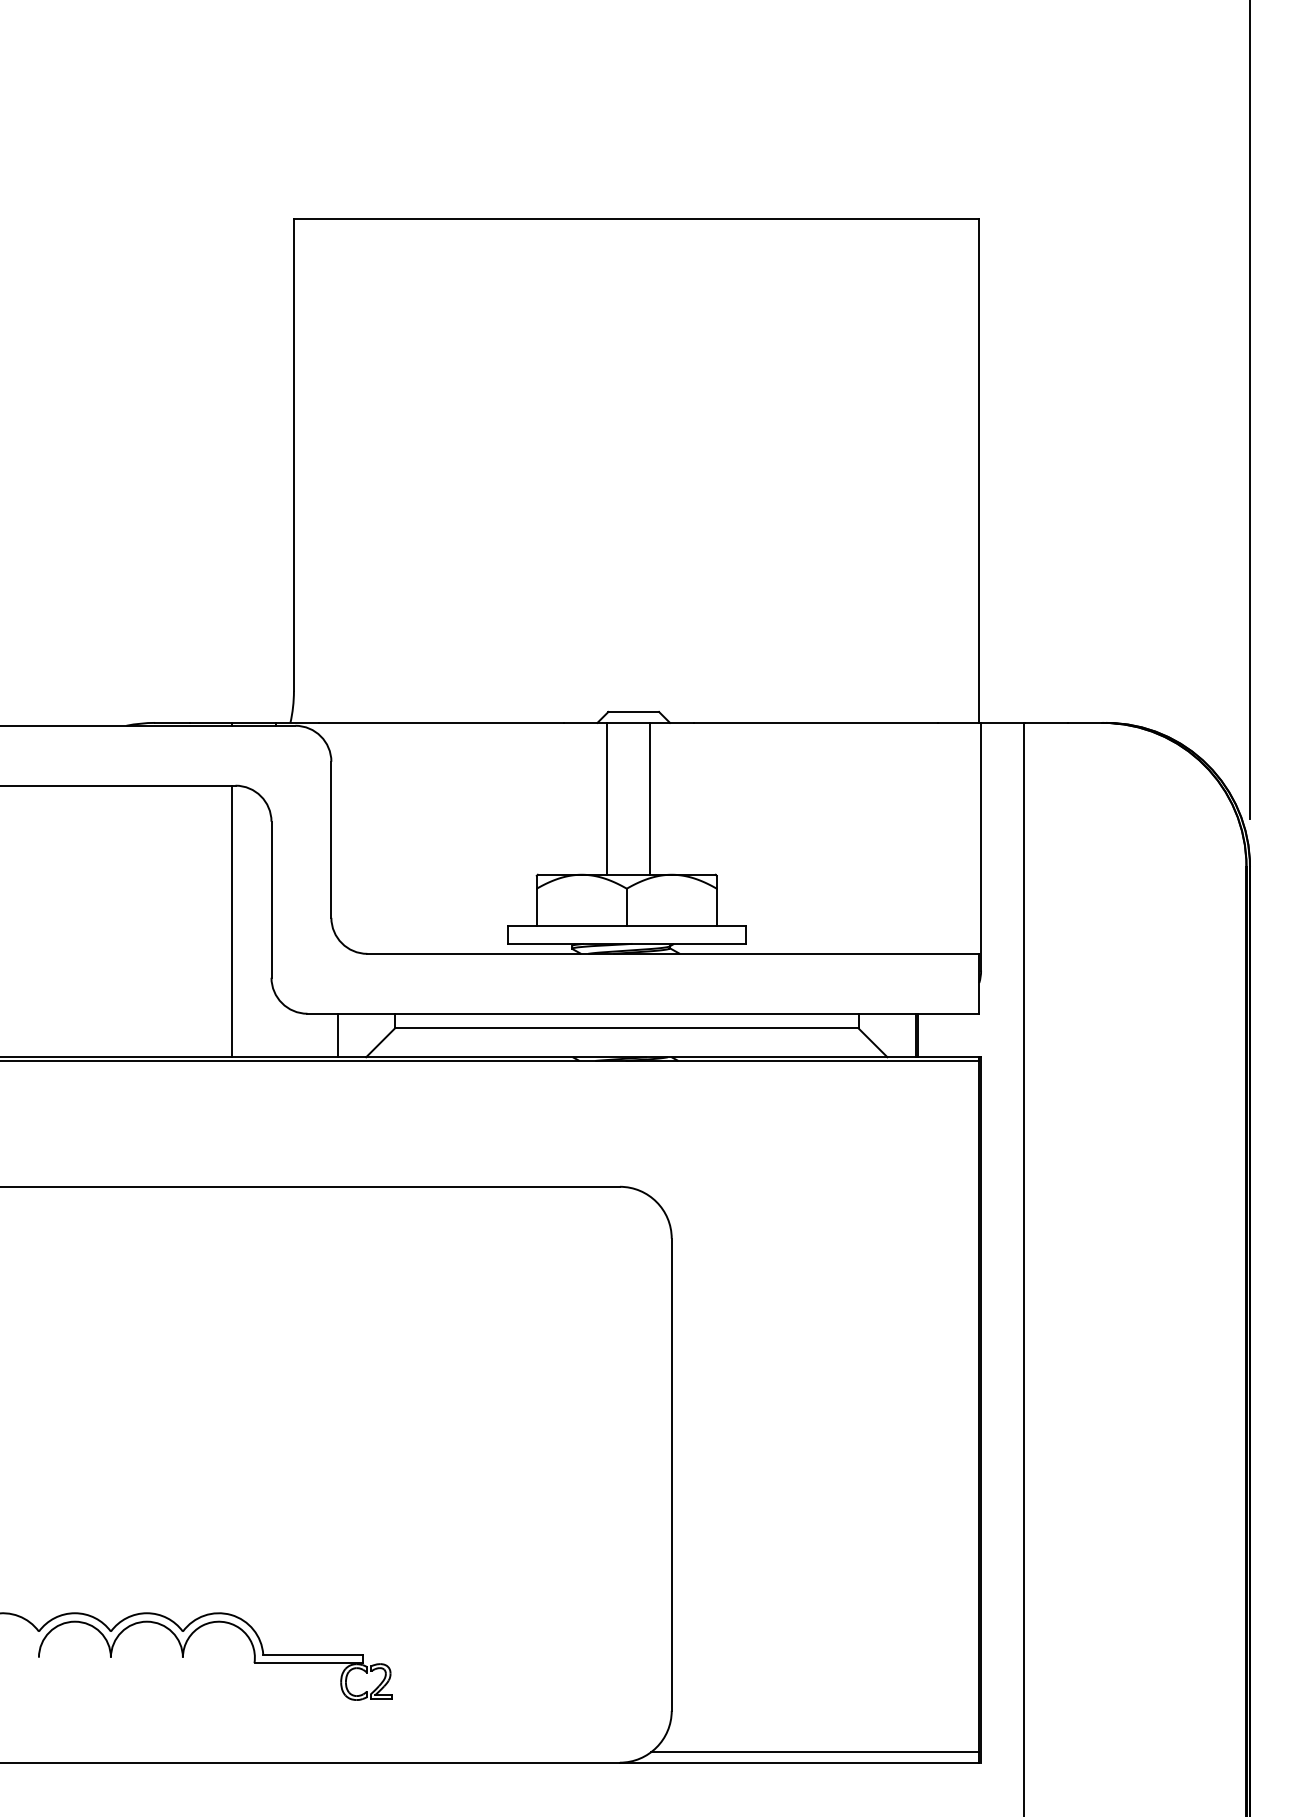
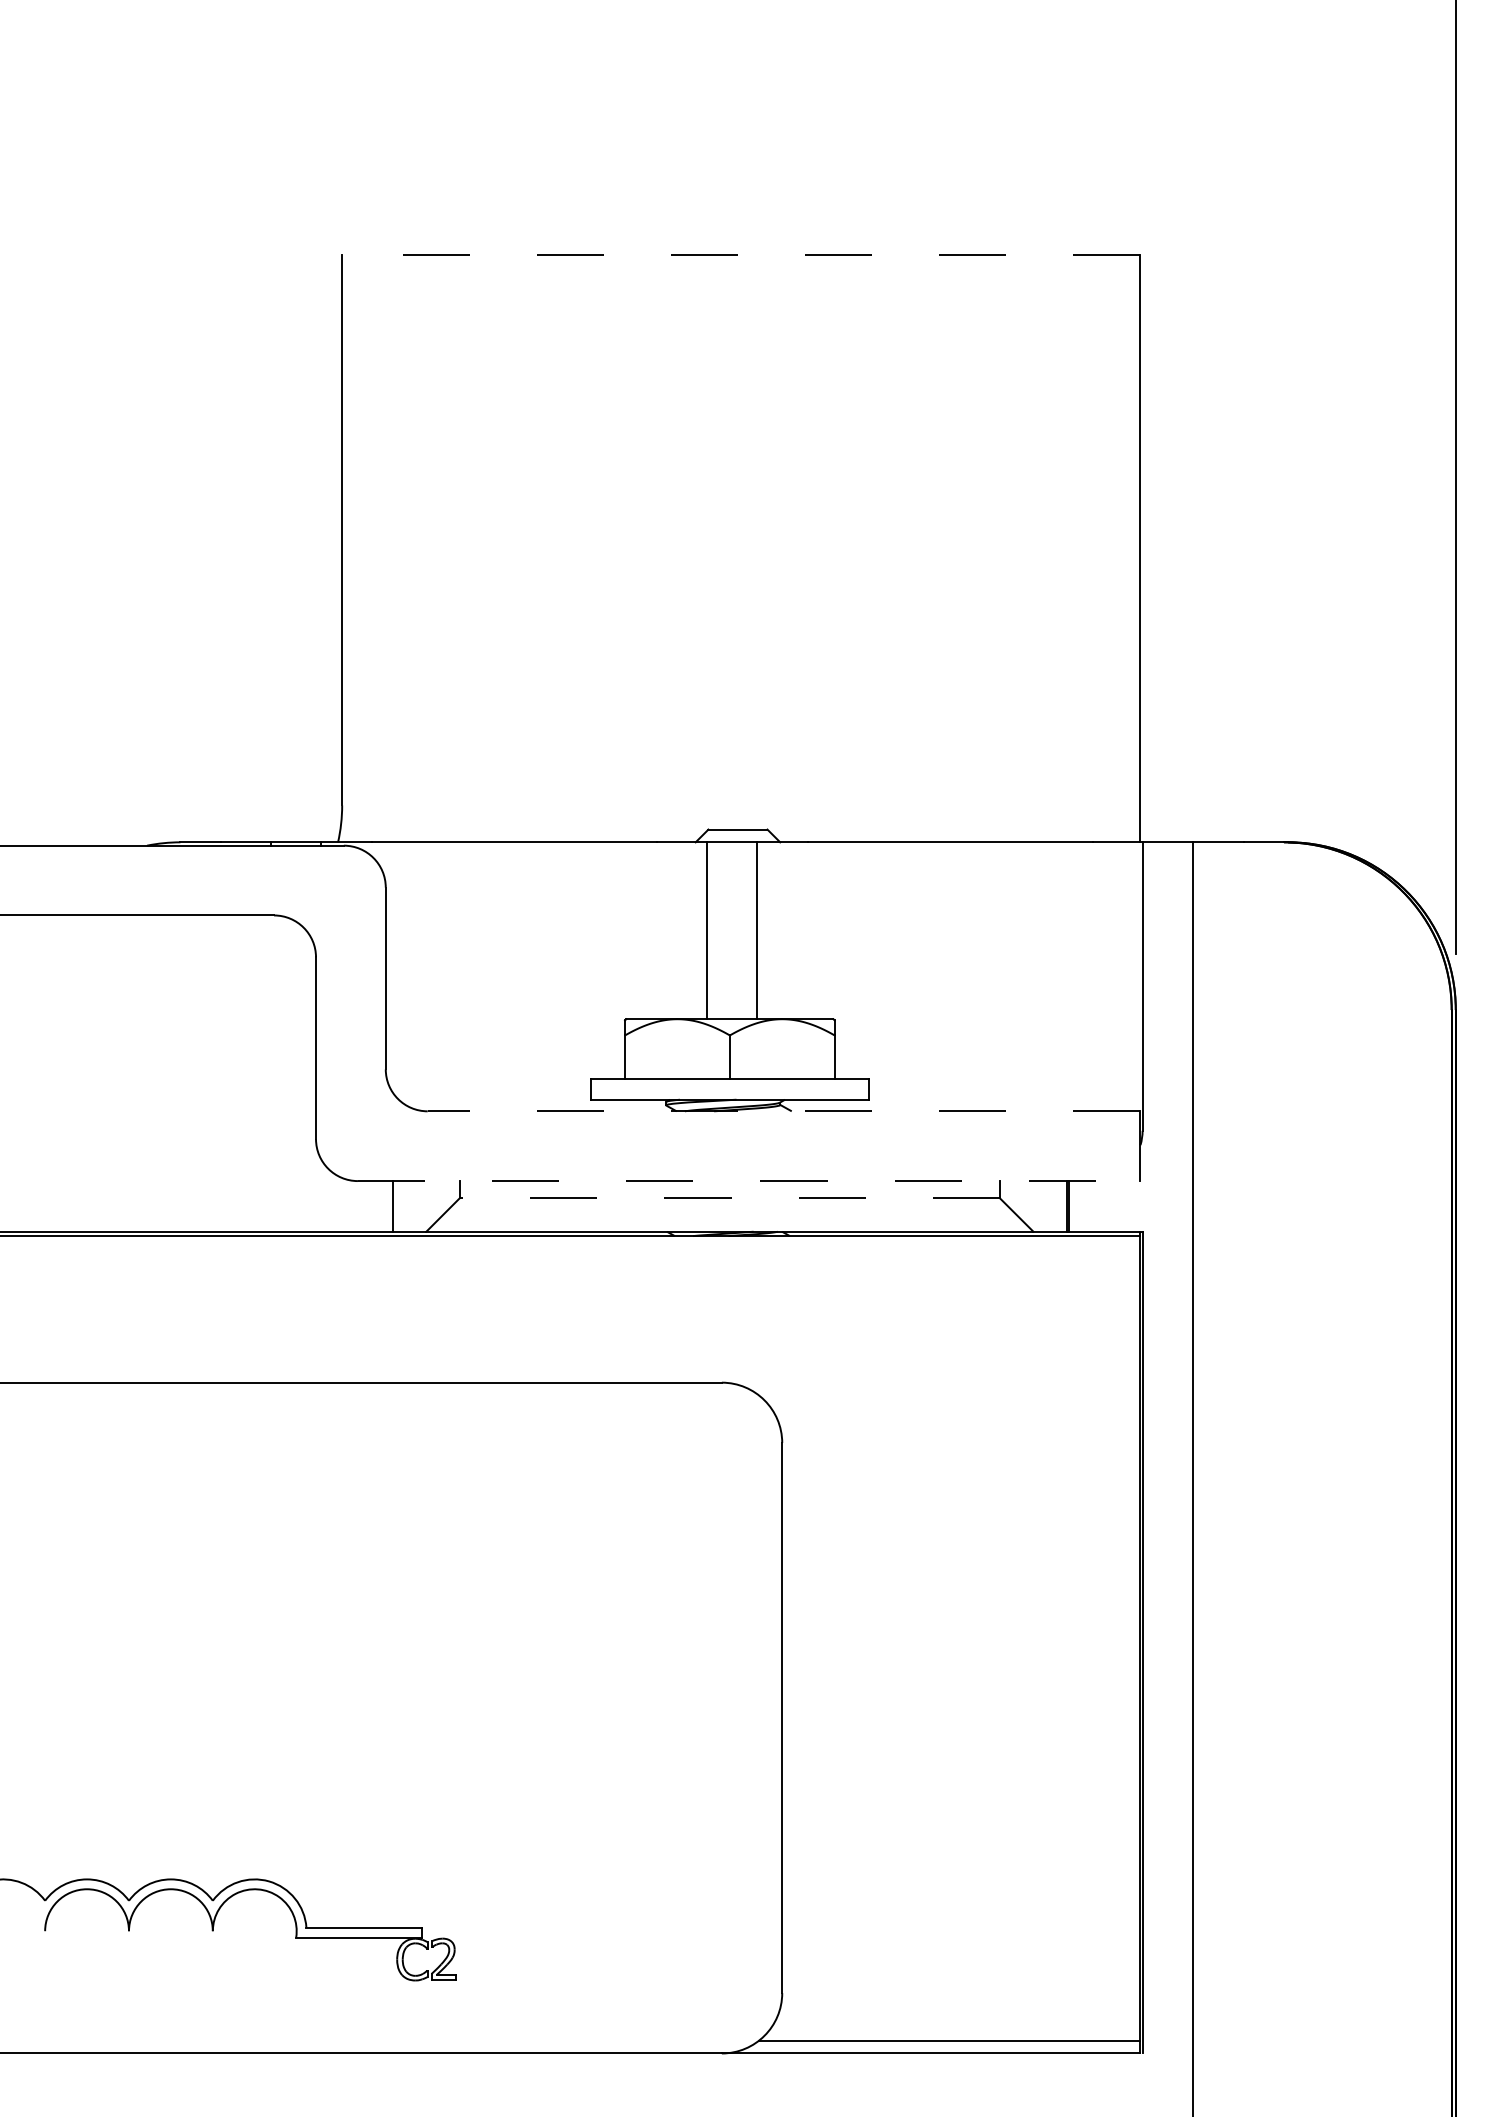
line: (635, 219) -> (740, 255), solid -> dashed
line: (232, 921) -> (270, 1073), removed
line: (672, 954) -> (783, 1111), solid -> dashed
line: (643, 1014) -> (749, 1181), solid -> dashed
line: (626, 1028) -> (729, 1198), solid -> dashed

